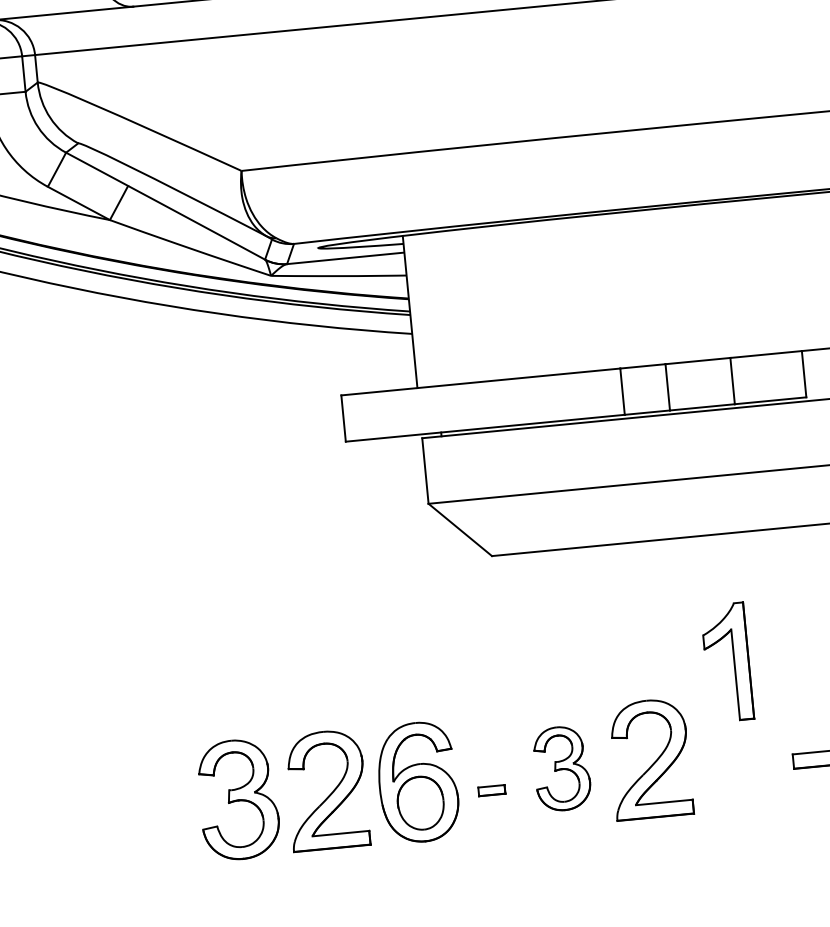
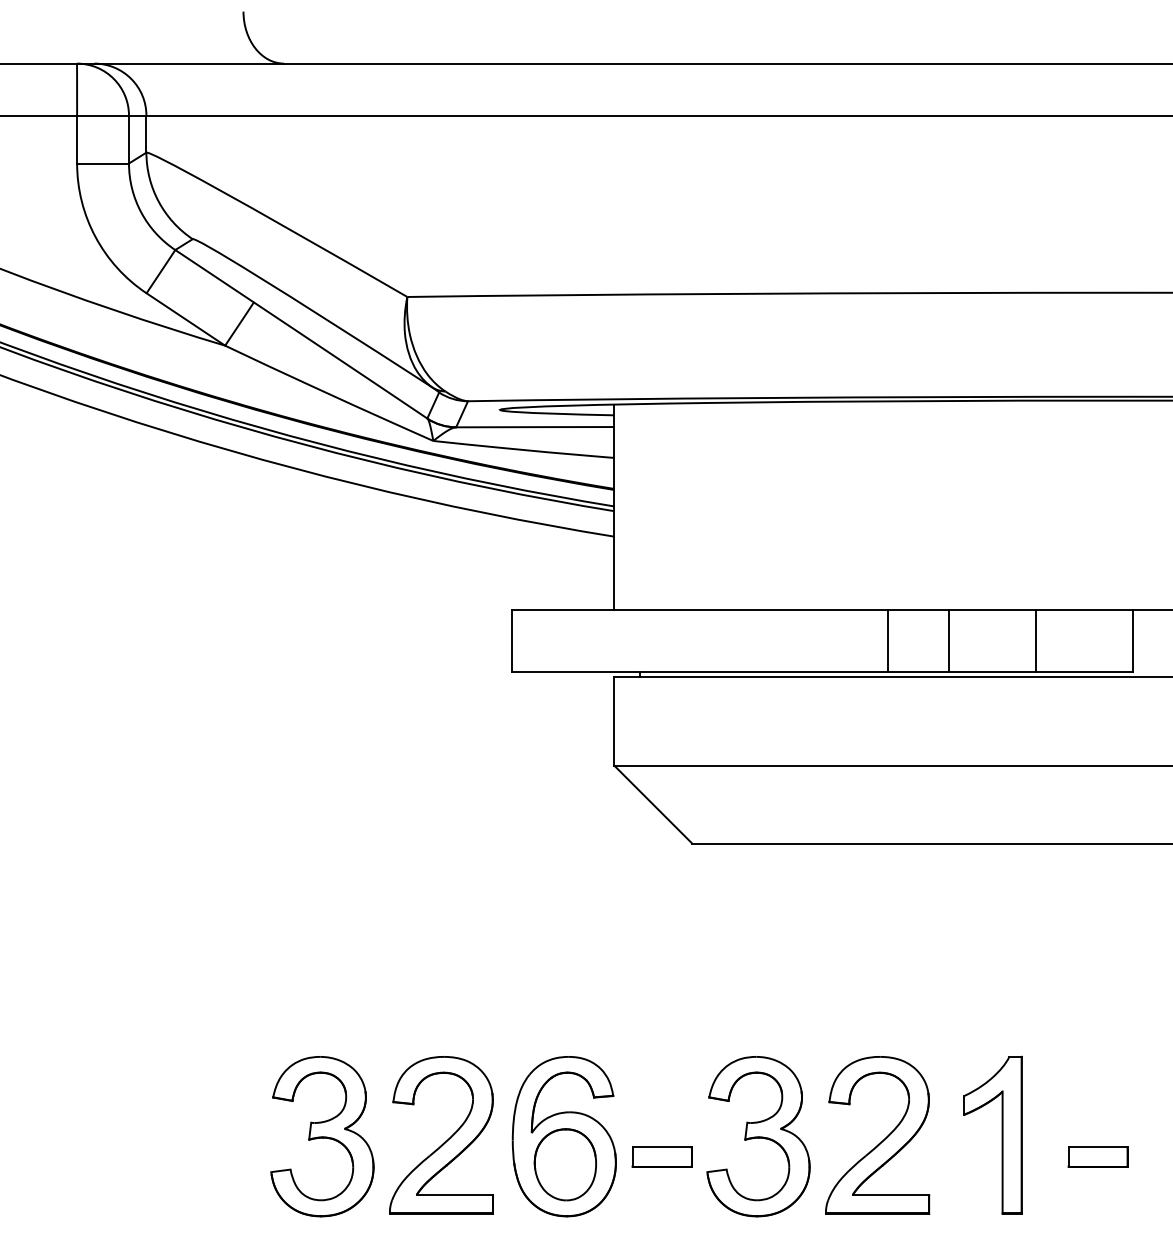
part: (733, 661) -> (1001, 1134), moved
part: (561, 768) -> (758, 1136), size x1.43
part: (491, 790) -> (661, 1156), size x1.67

